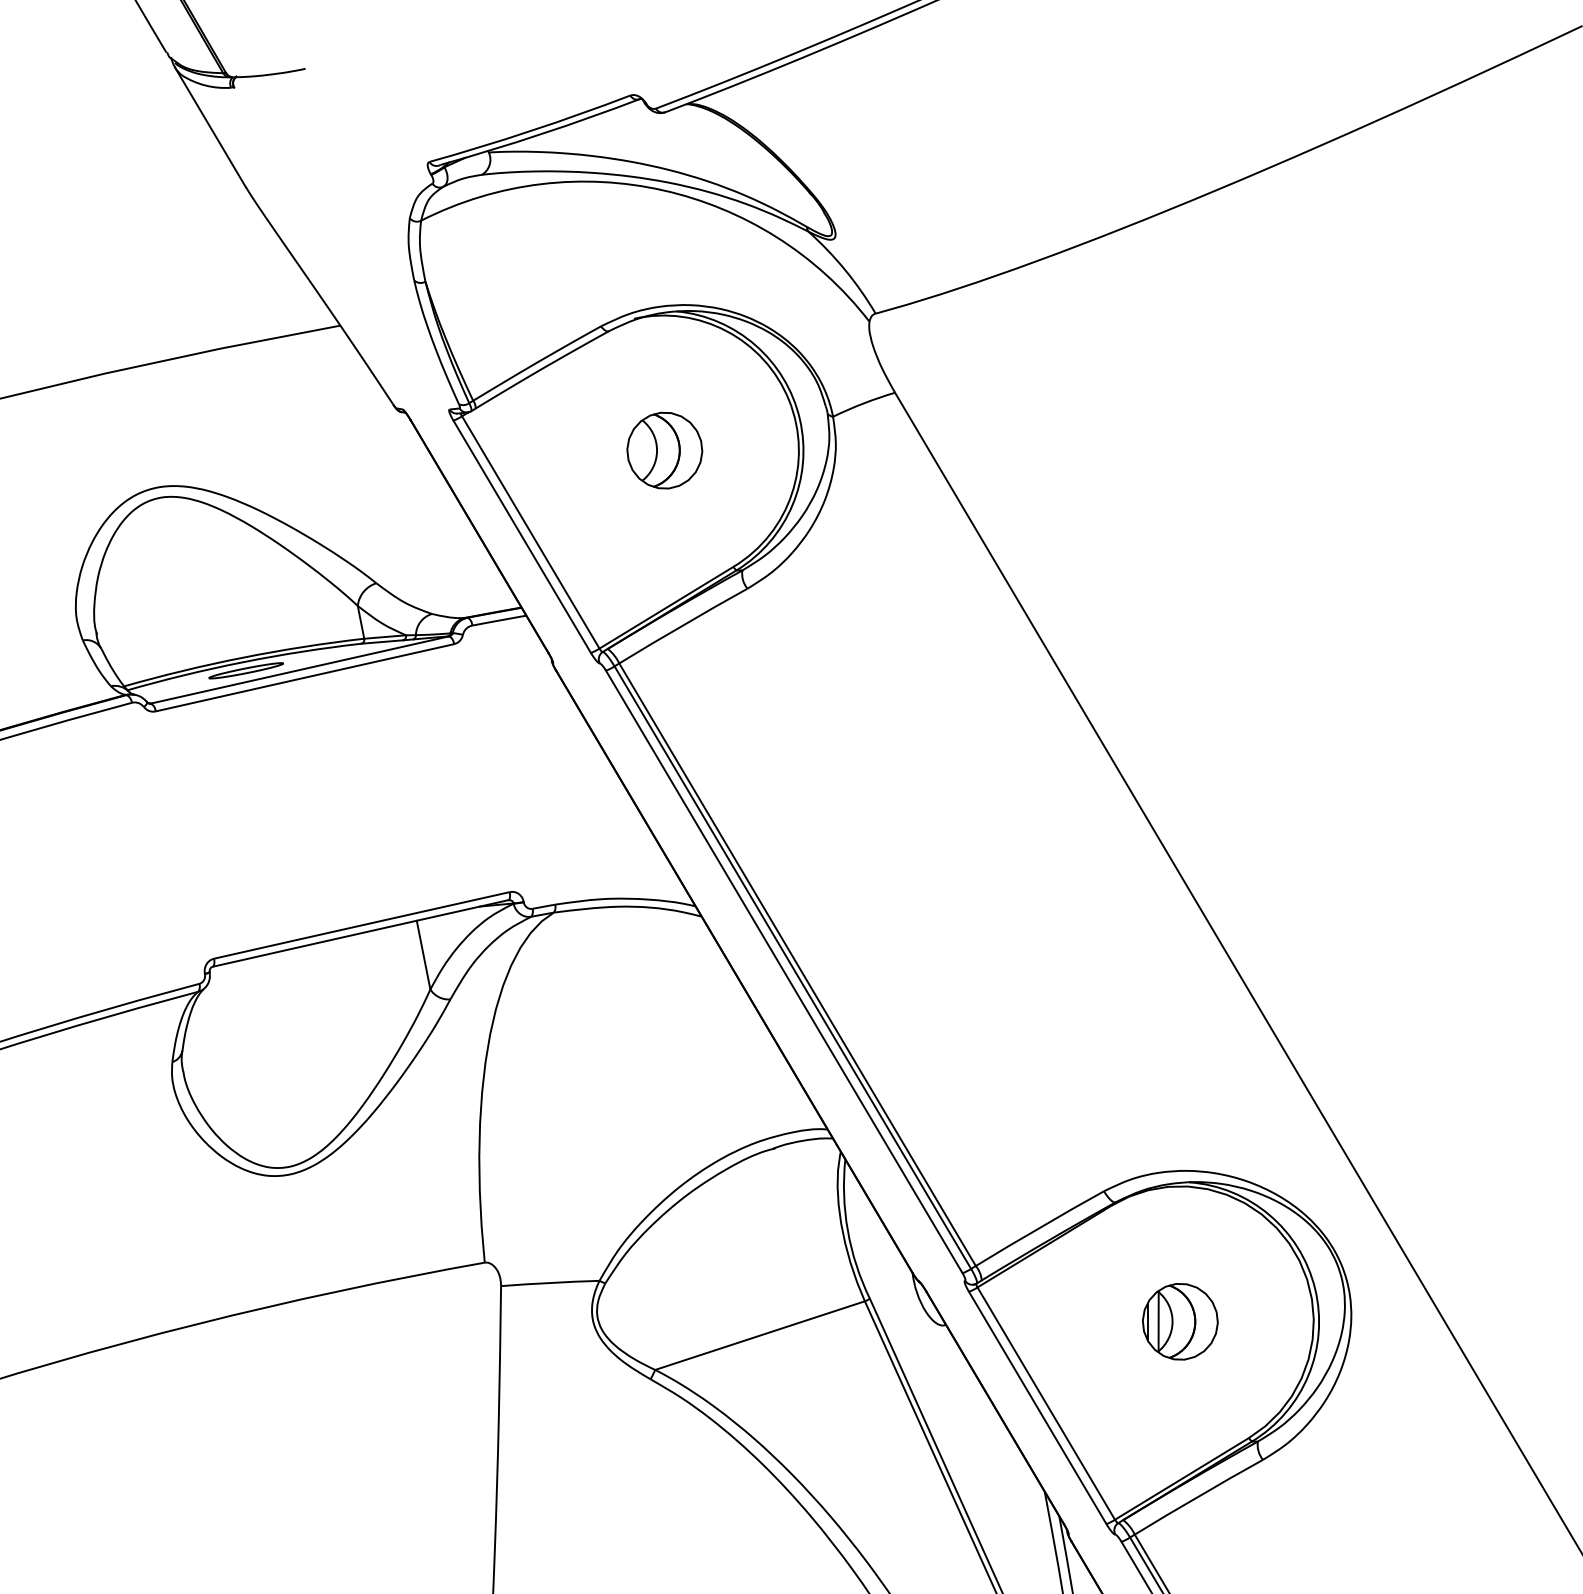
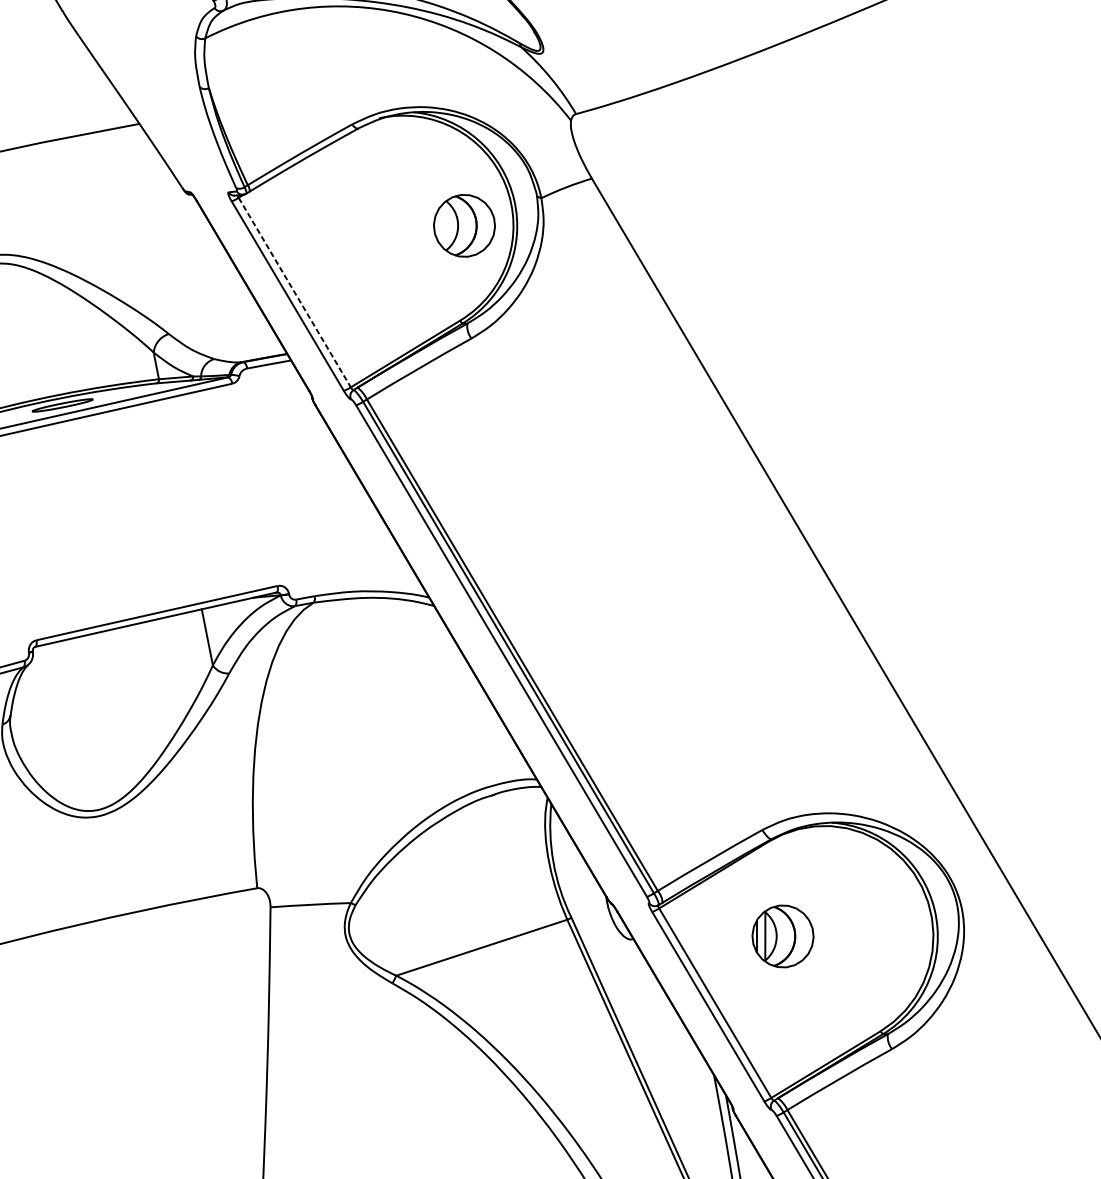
part: (664, 450) -> (464, 225), moved
line: (530, 532) -> (294, 292), solid -> dashed
part: (1180, 1321) -> (783, 936), moved

